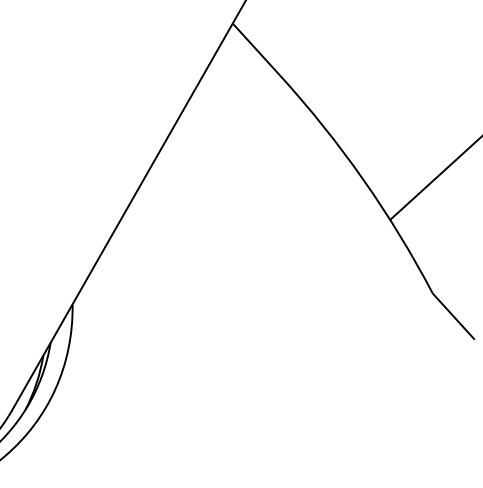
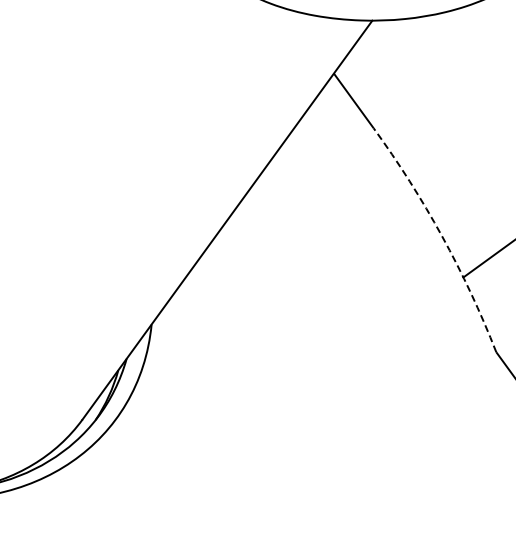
arc: (363, 179) -> (442, 236), solid -> dashed

